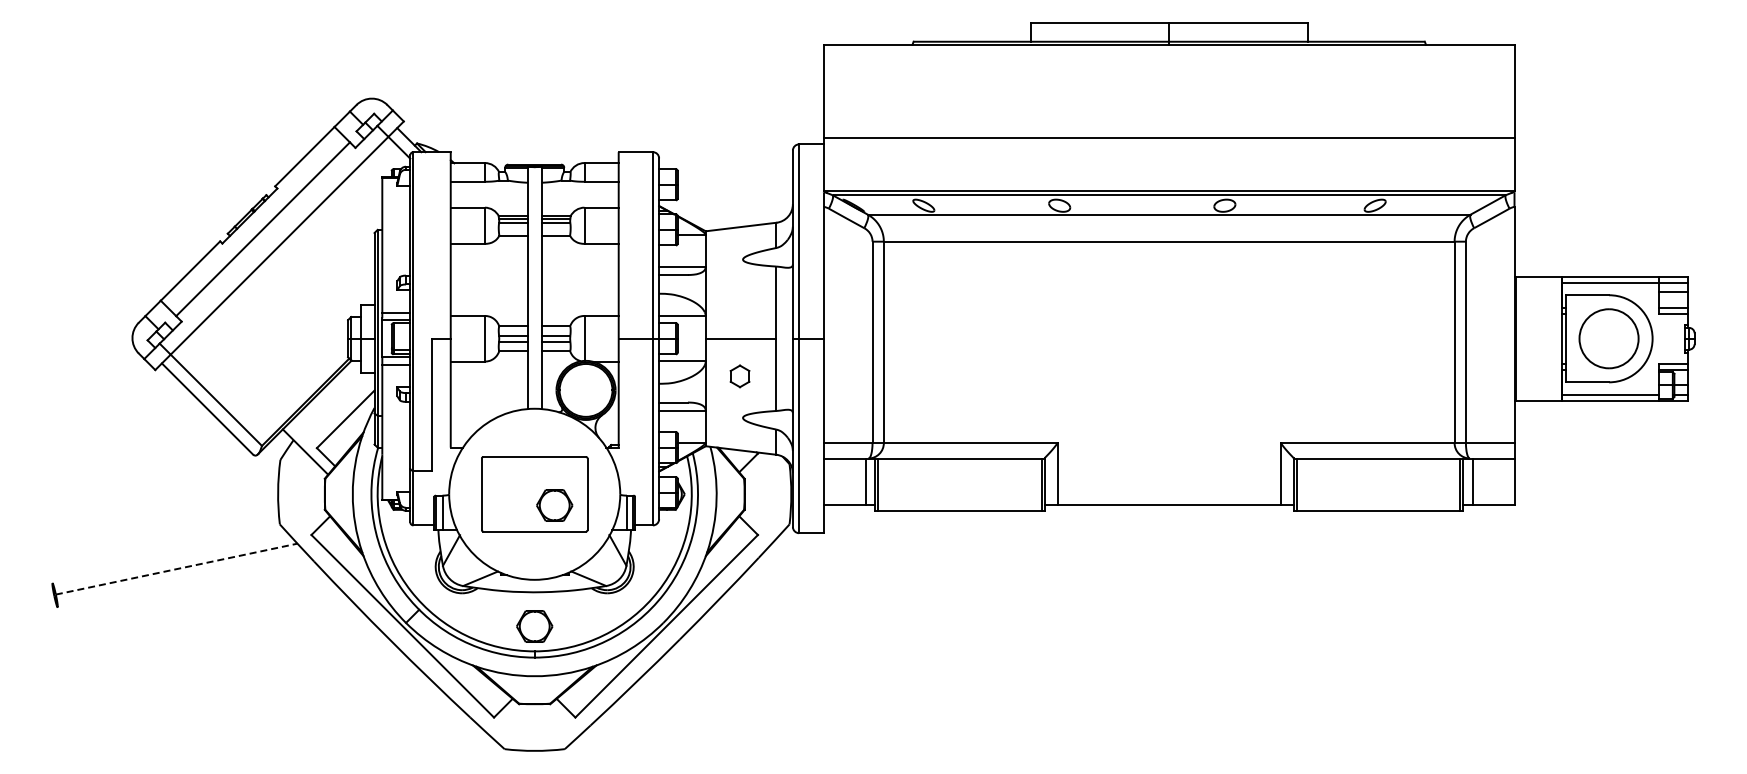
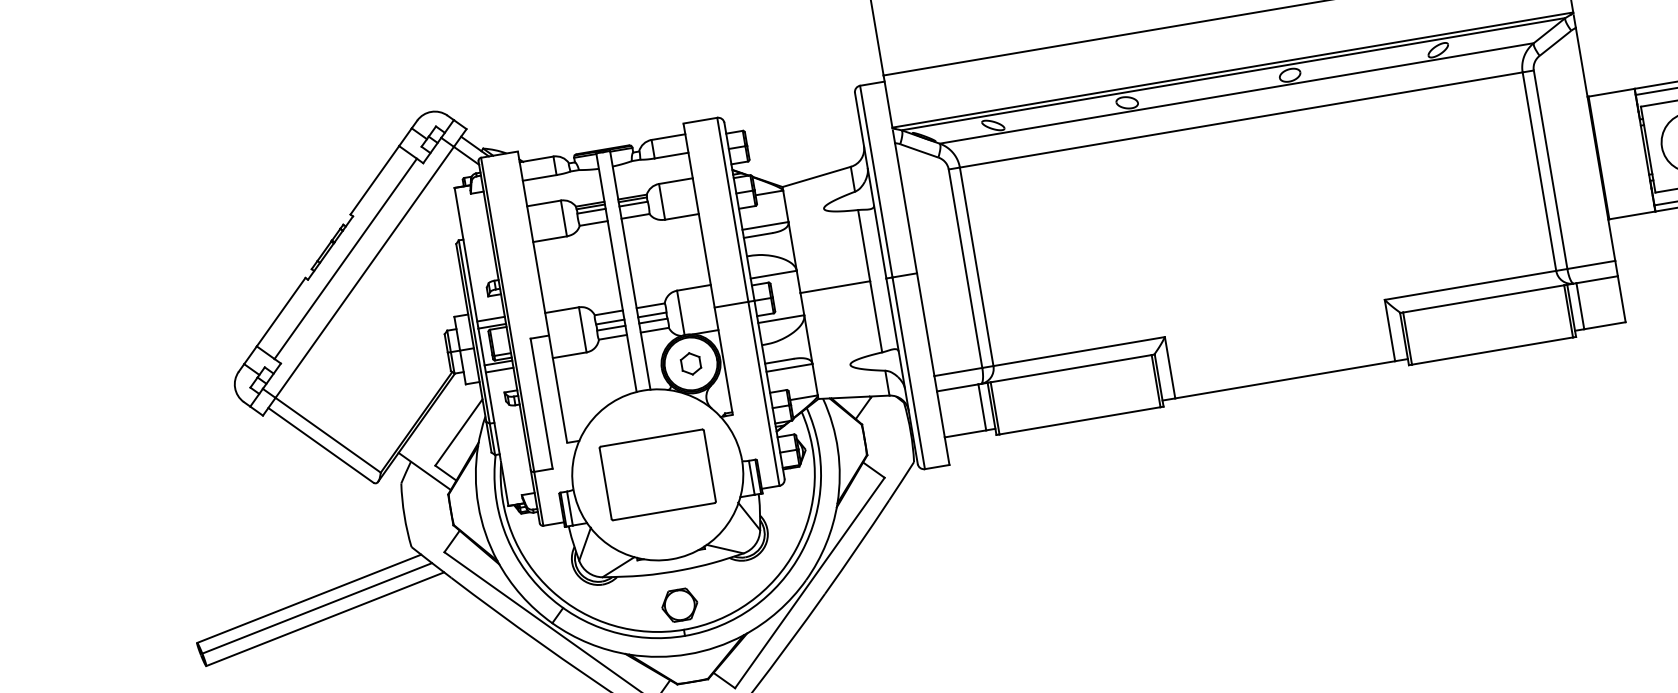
part: (739, 376) -> (690, 364), moved
part: (554, 505) -> (679, 482), removed
line: (170, 558) -> (309, 598), added
line: (177, 569) -> (318, 608), dashed -> solid
line: (182, 580) -> (324, 618), added

